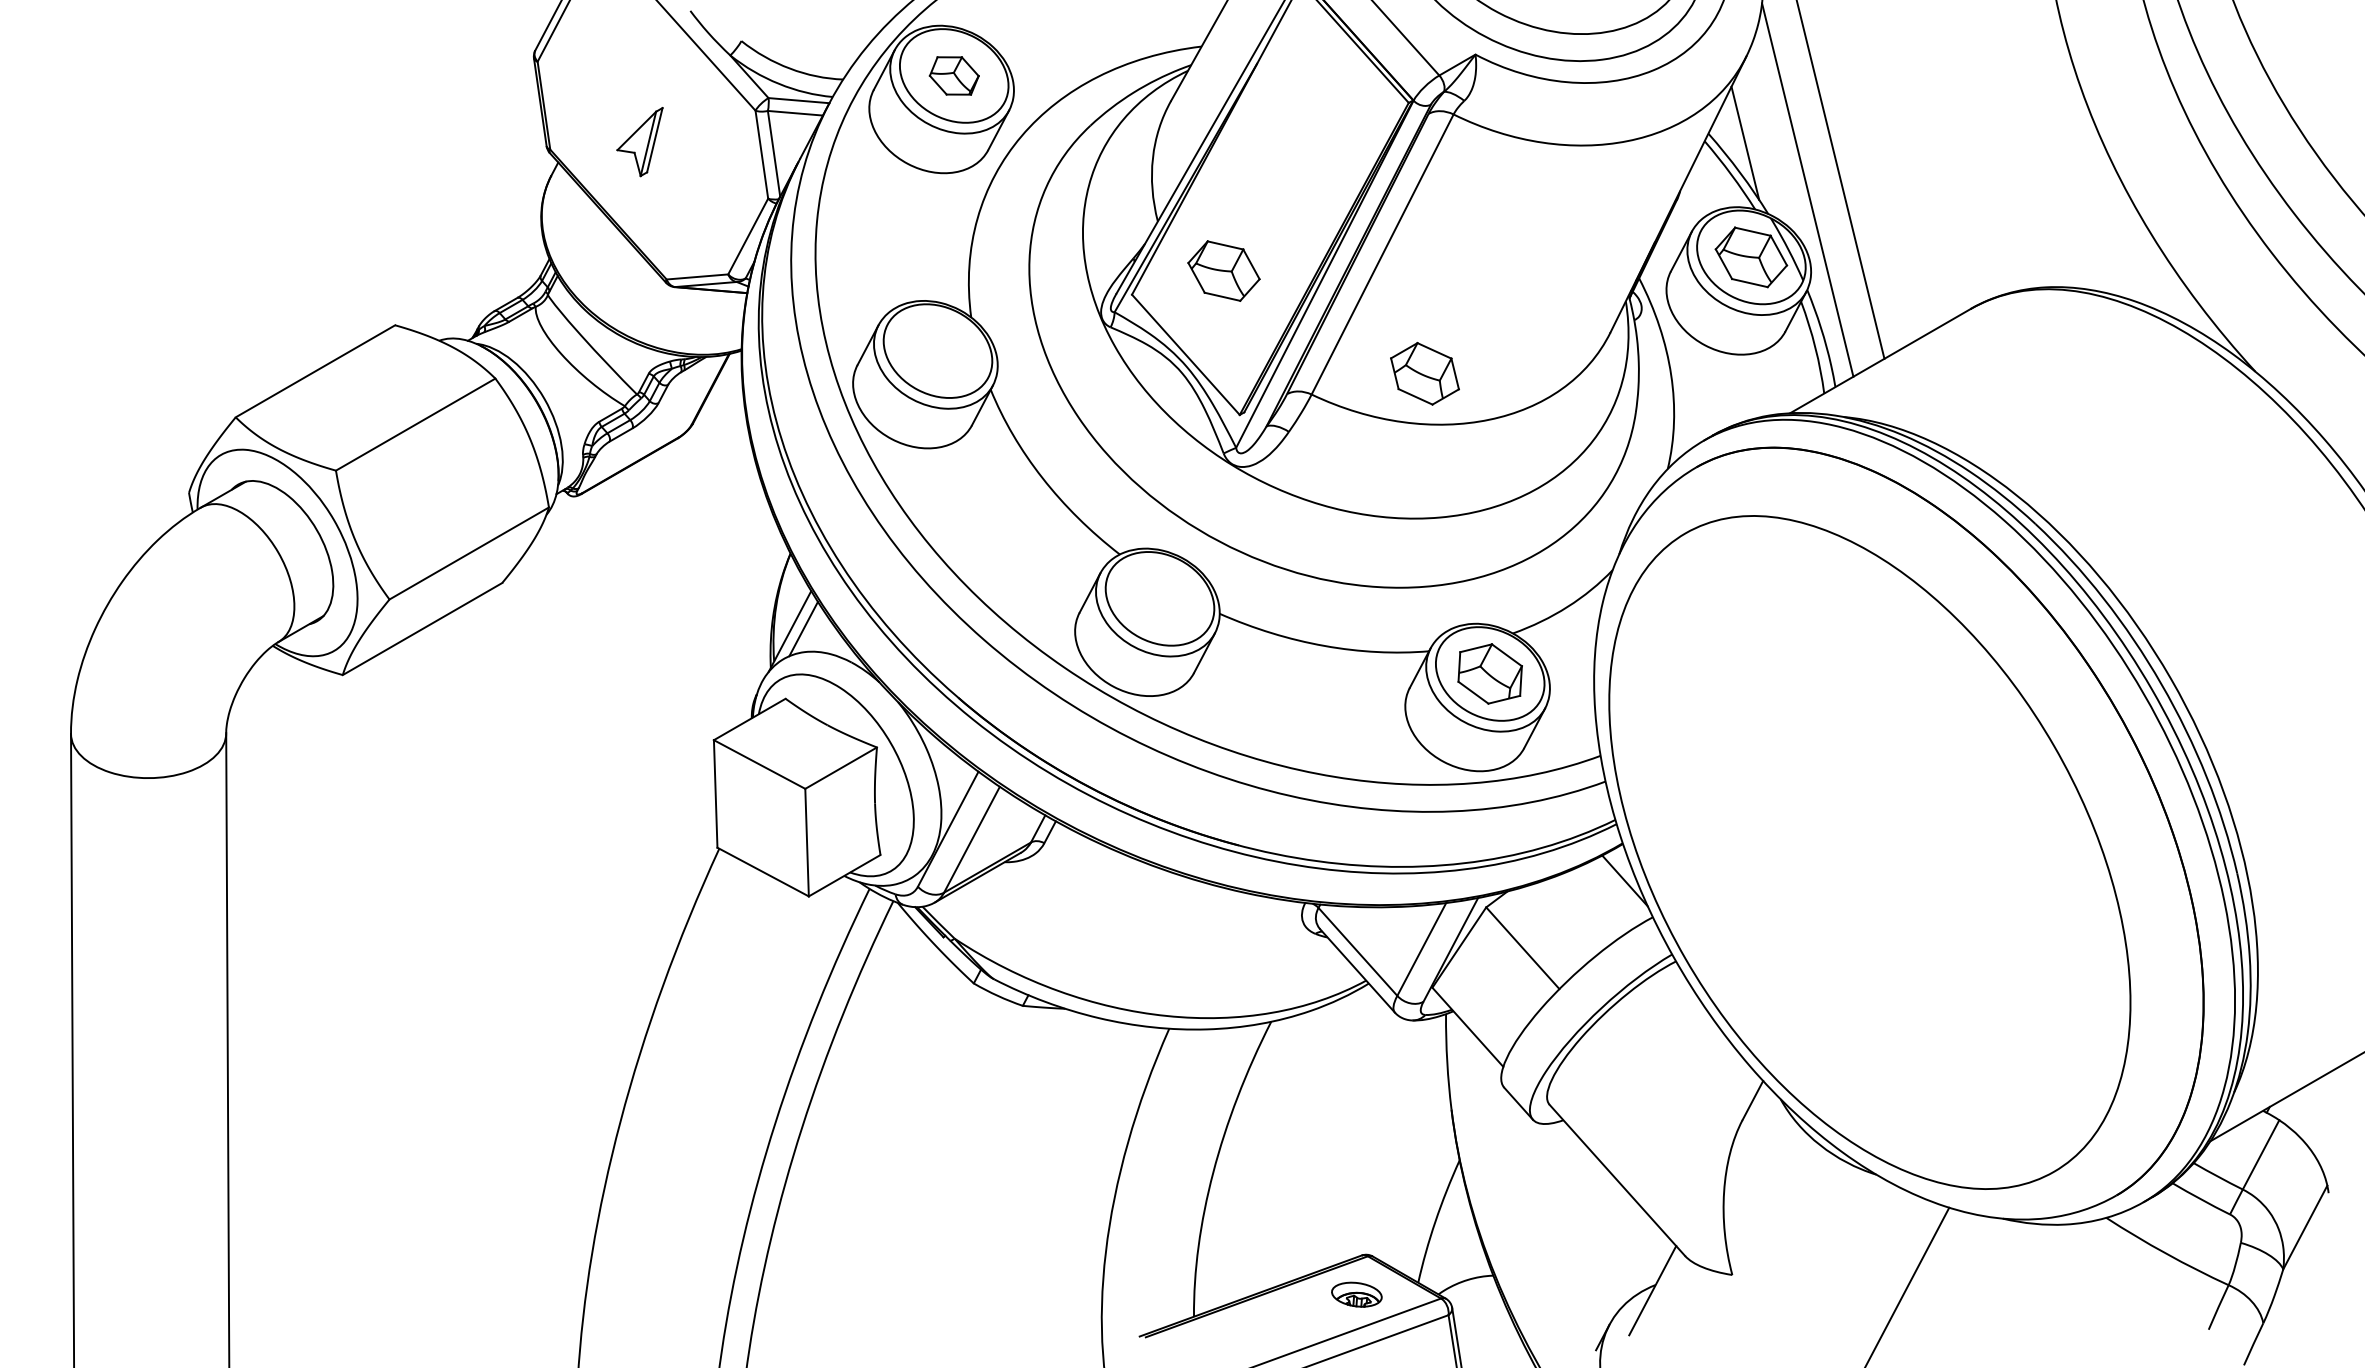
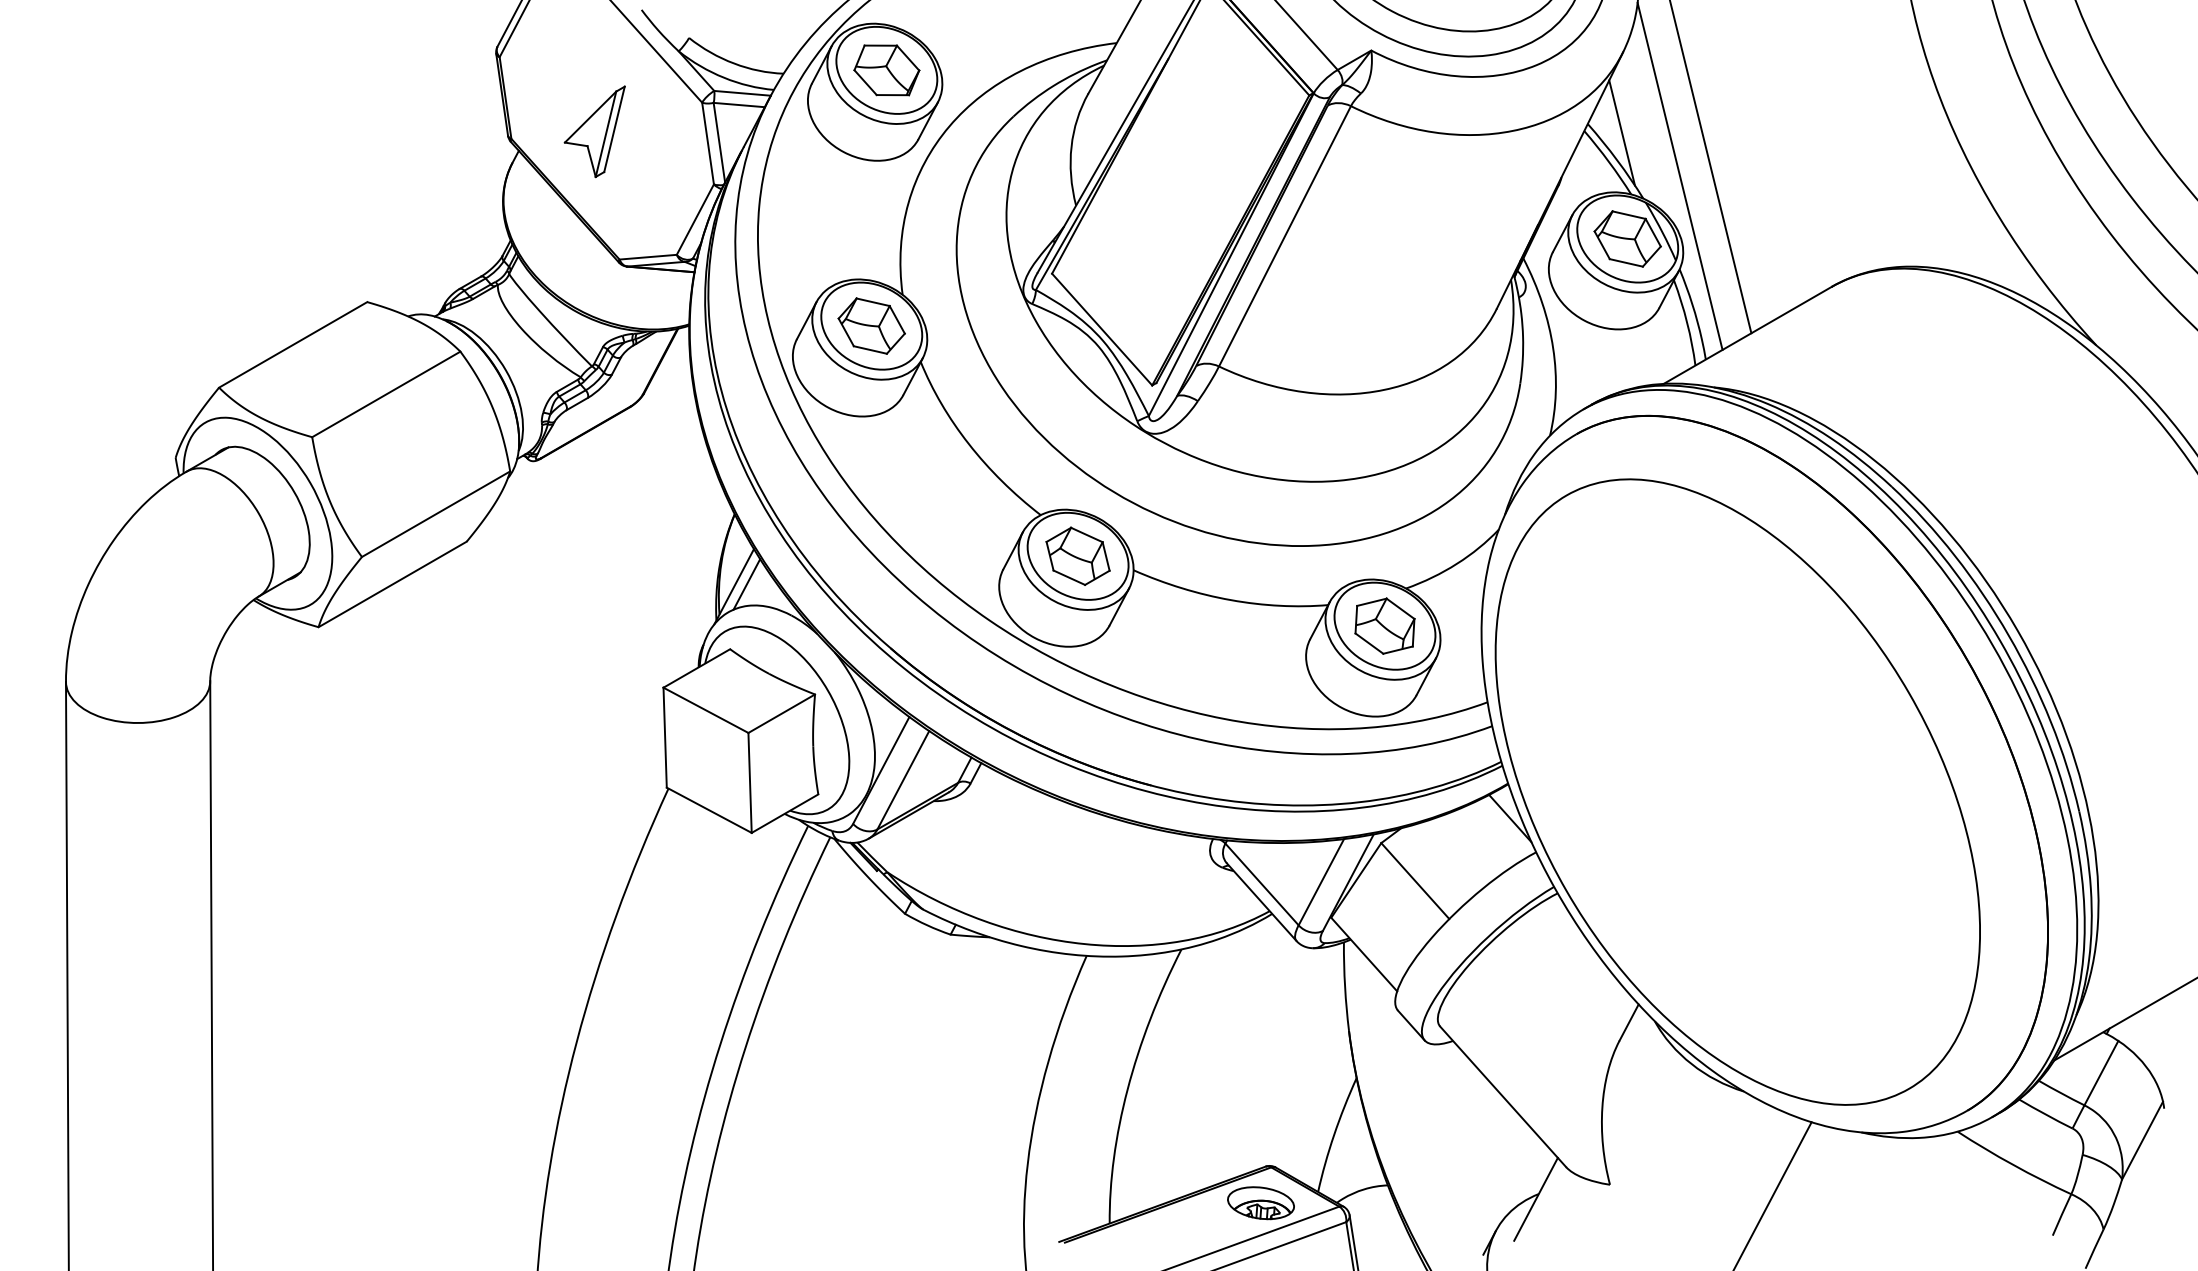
part: (954, 75) -> (887, 69), size x1.43
part: (639, 141) -> (594, 131), size x1.43
part: (1223, 270) -> (871, 325), moved
part: (1424, 373) -> (1077, 556), moved
part: (1356, 1294) -> (1260, 1202), size x1.43

